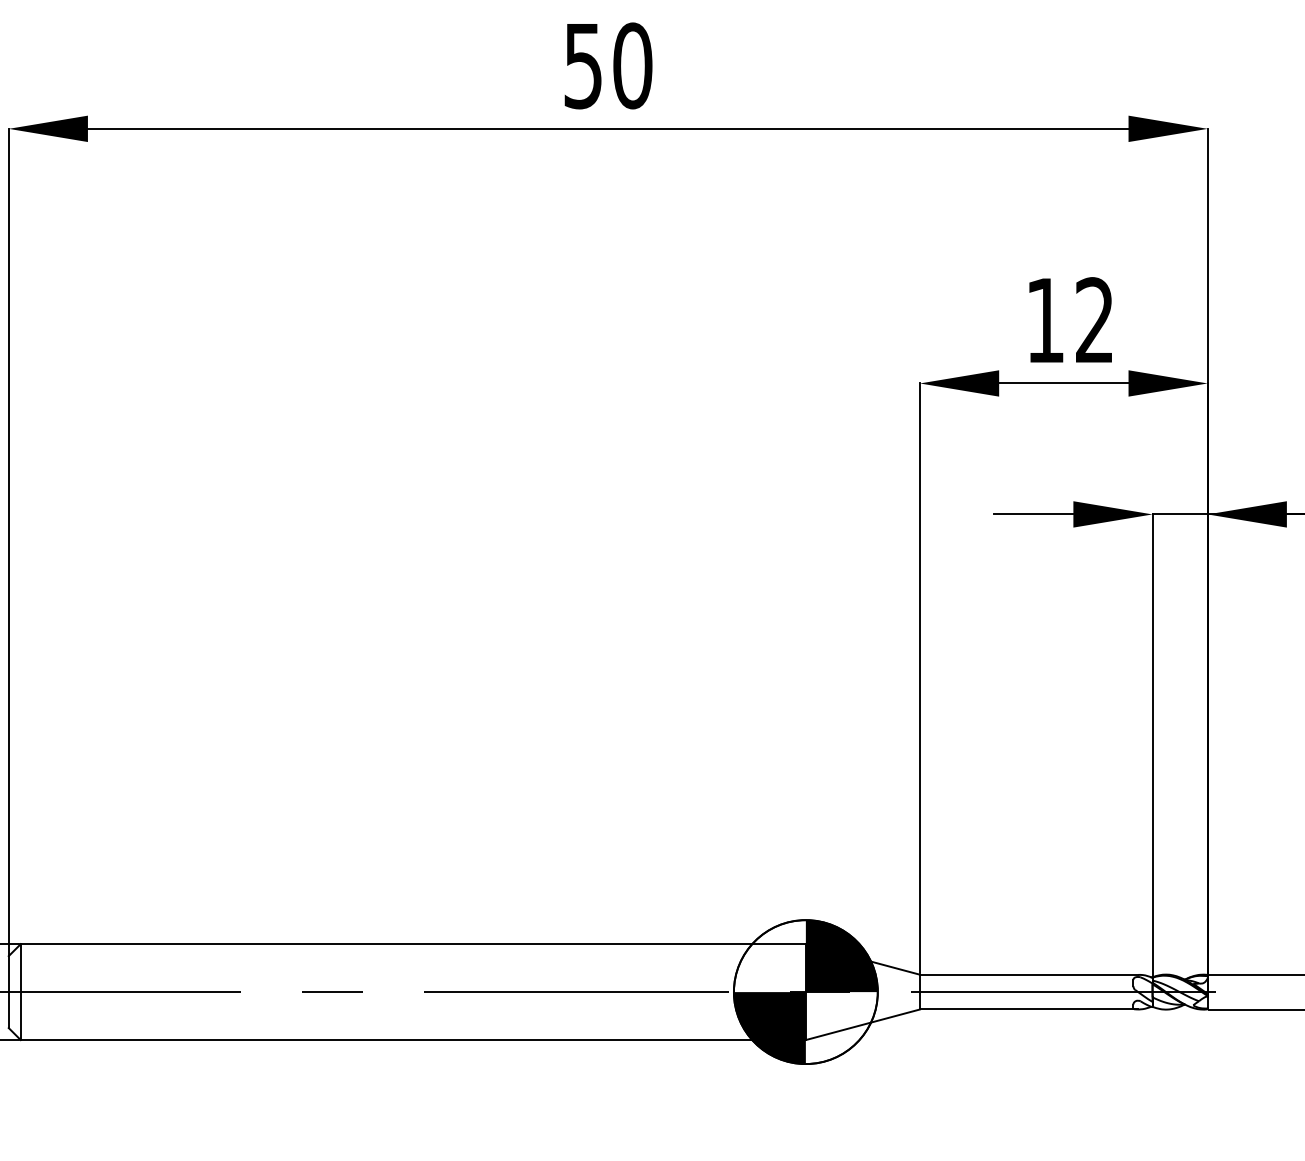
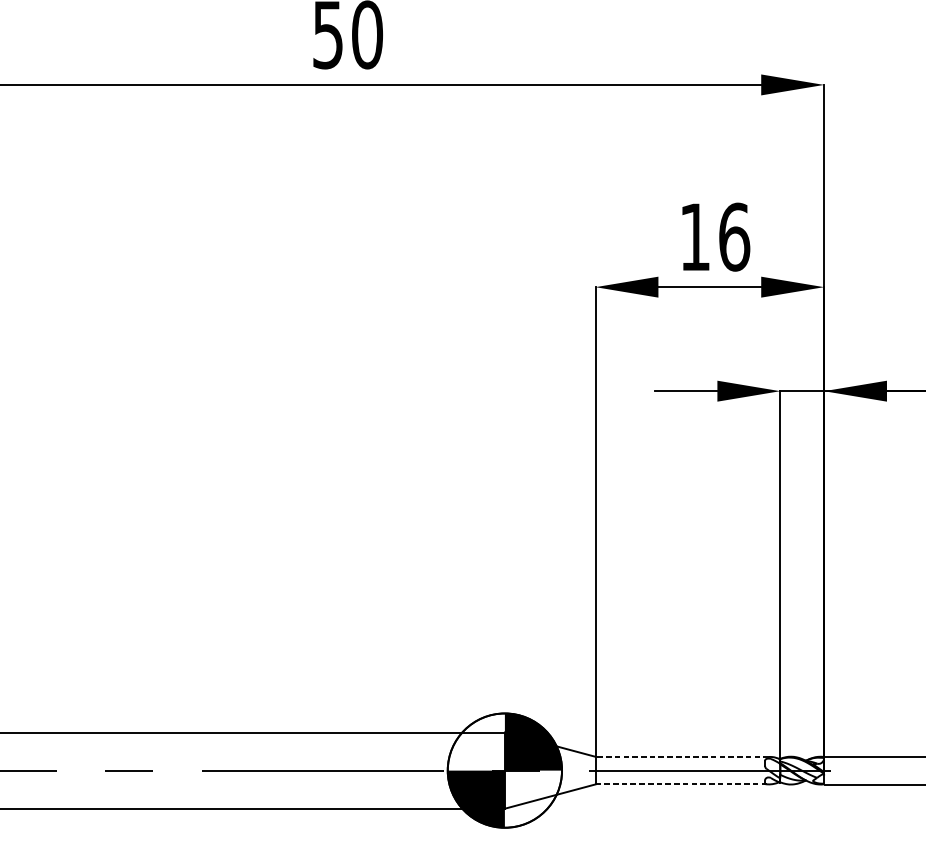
text: (1094, 320) -> (734, 237), 12 -> 16
line: (1028, 974) -> (681, 756), solid -> dashed
line: (1029, 1009) -> (682, 784), solid -> dashed

